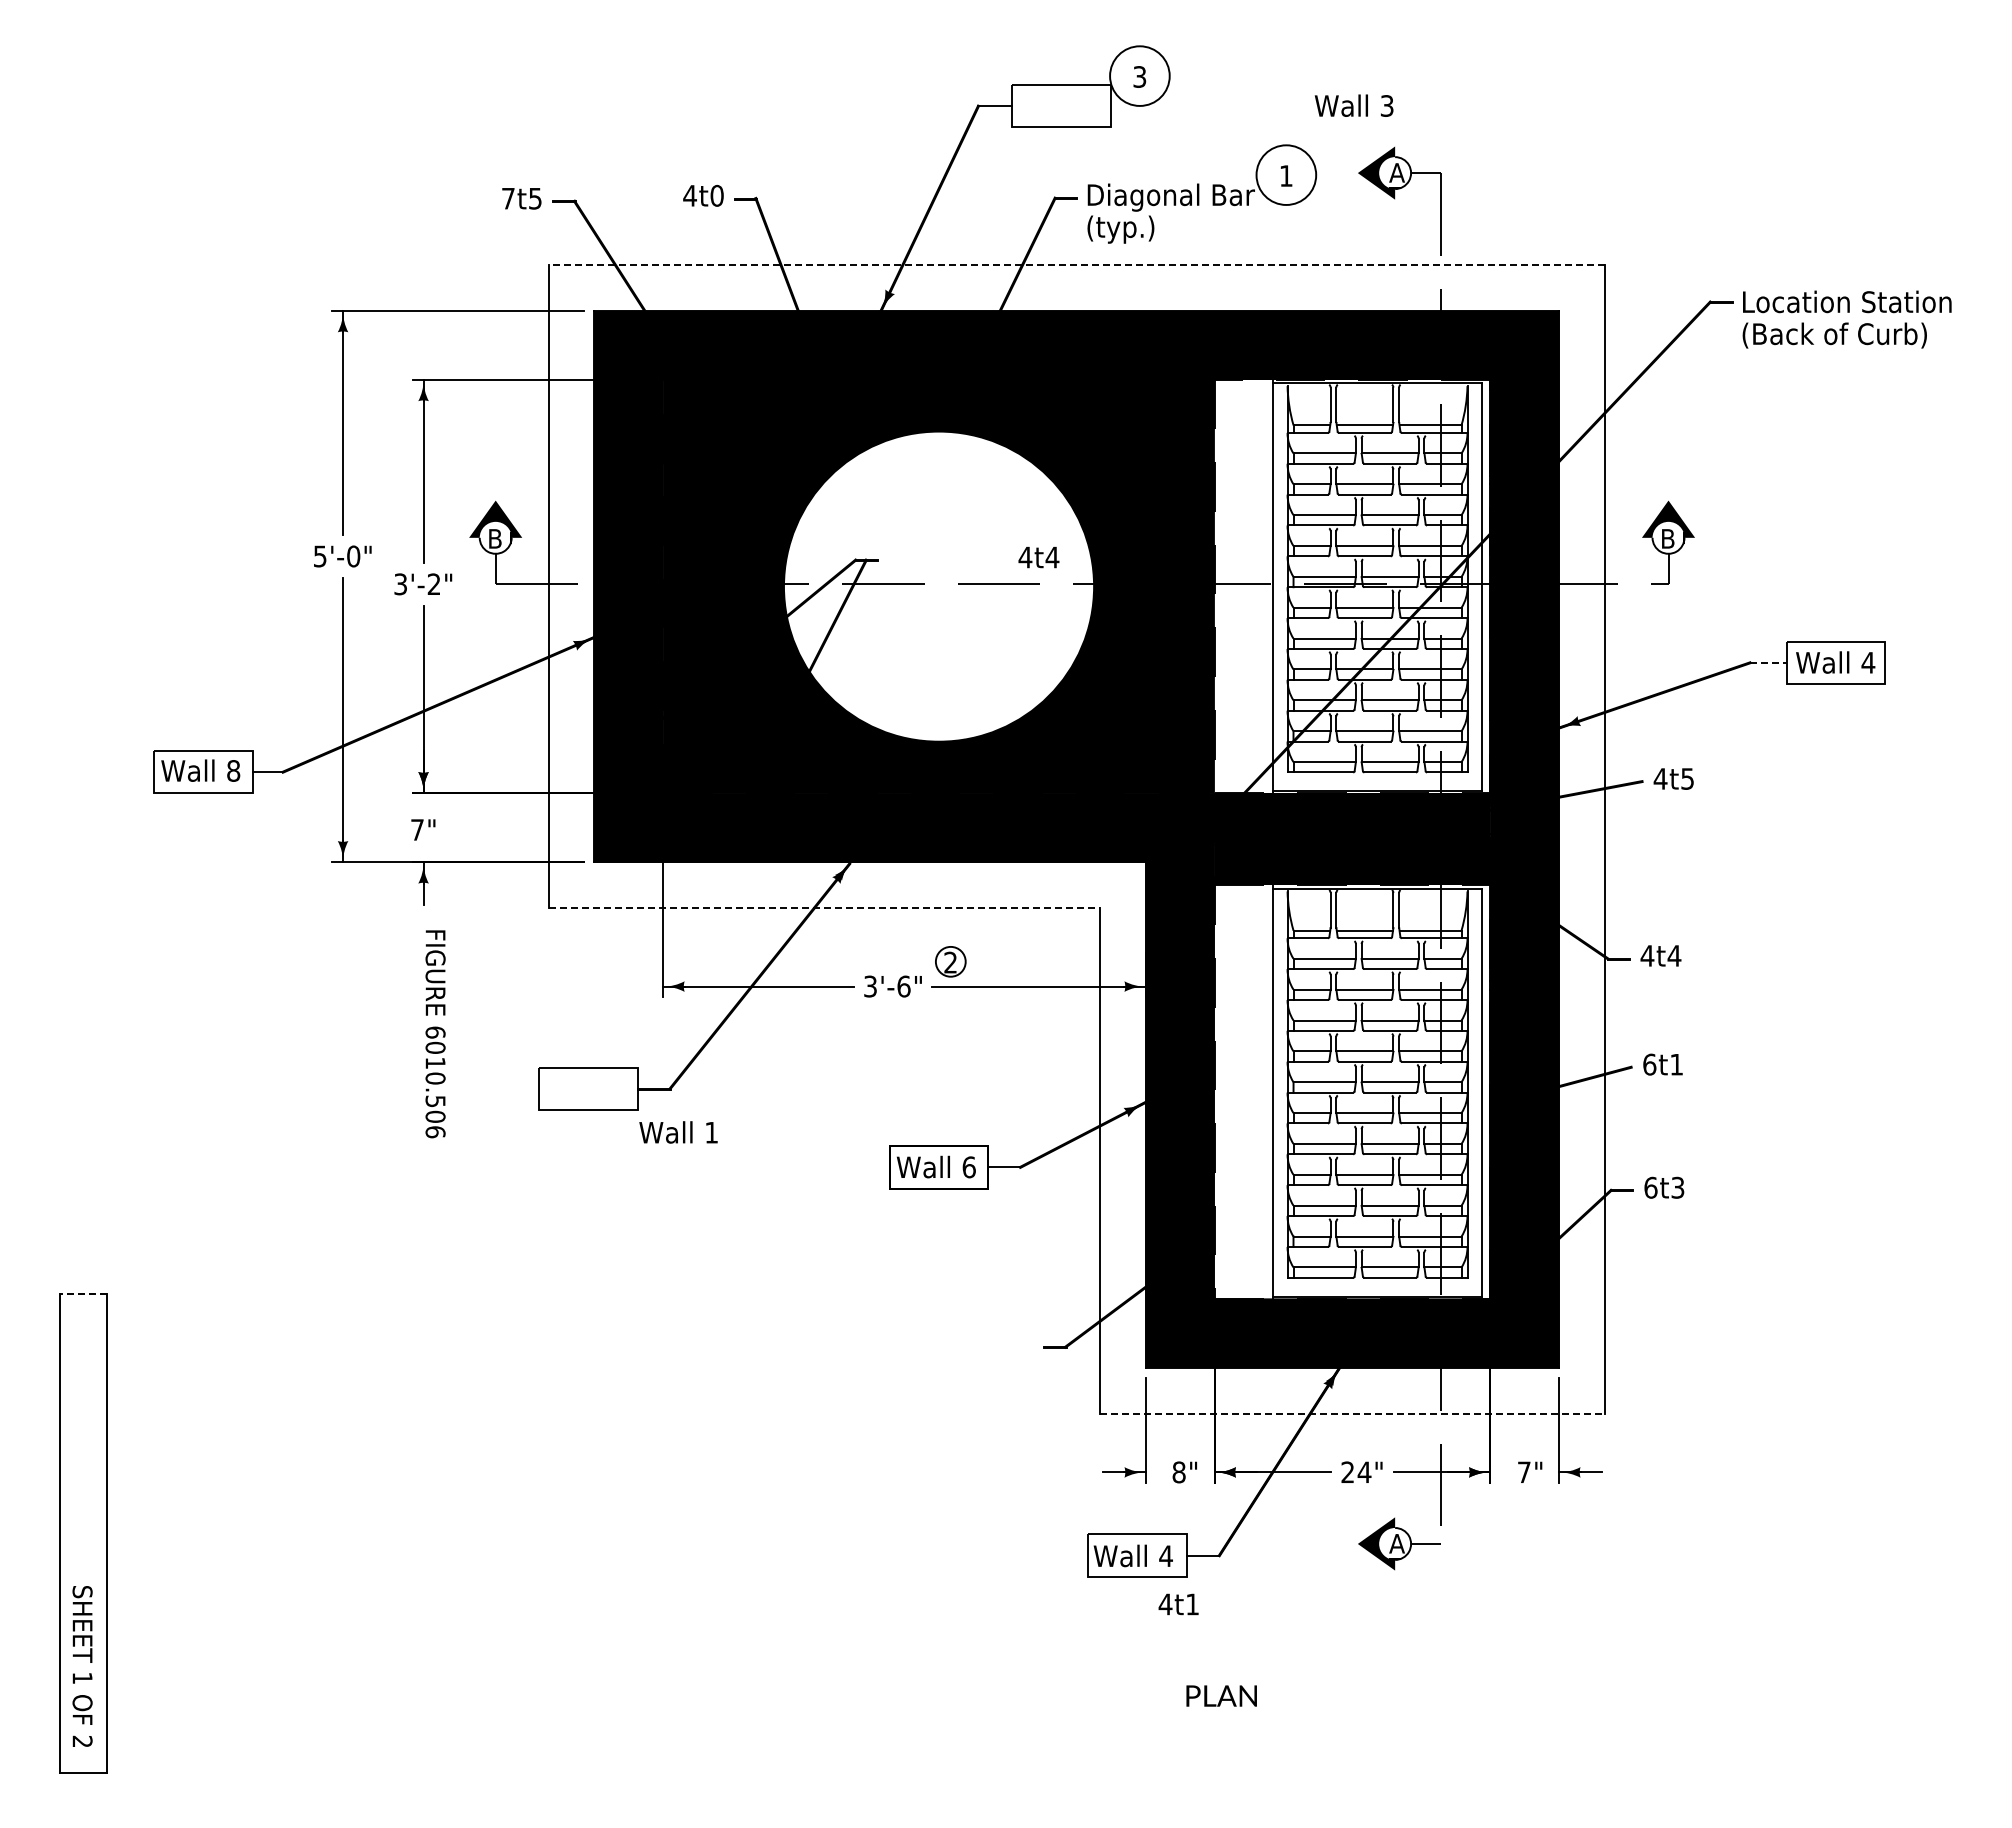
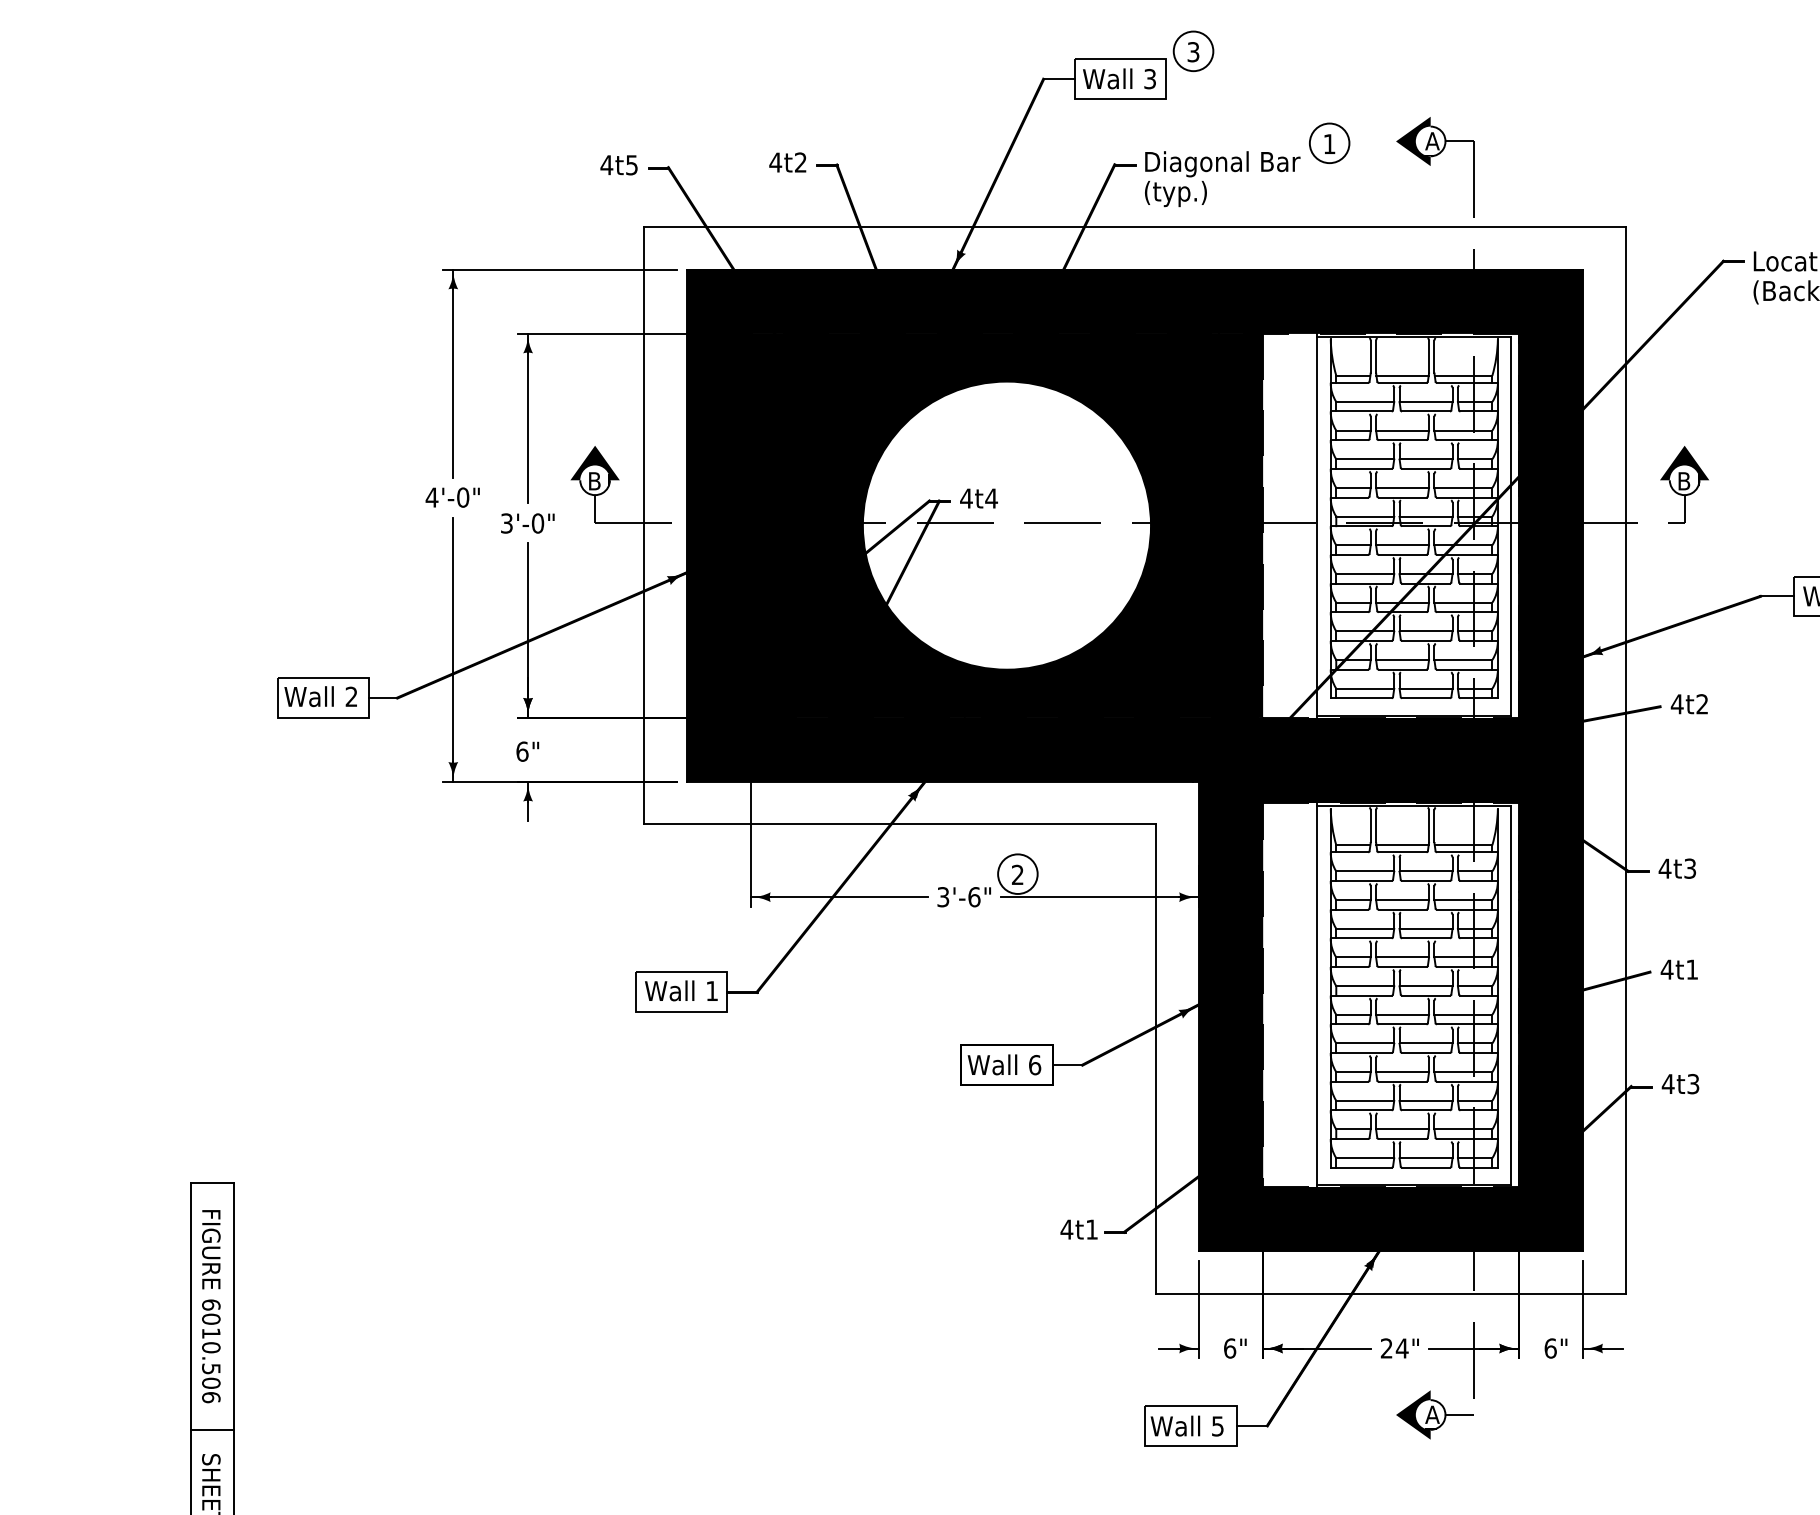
circle: (1139, 75) -> (1193, 50), size x0.71
text: (1353, 105) -> (1118, 78), moved
circle: (1286, 174) -> (1329, 142), size x0.71
text: (716, 195) -> (800, 162), 4t0 -> 4t2
text: (508, 198) -> (606, 165), 7t5 -> 4t5
line: (1076, 265) -> (1134, 227), dashed -> solid
text: (320, 556) -> (432, 497), 5'-0" -> 4'-0"
text: (1038, 557) -> (978, 498), moved
text: (433, 584) -> (537, 523), 3'-2" -> 3'-0"
line: (1768, 662) -> (1777, 596), dashed -> solid
text: (233, 770) -> (351, 696), 8 -> 2
text: (1687, 778) -> (1702, 703), 4t5 -> 4t2
text: (417, 829) -> (522, 751), 7" -> 6"
line: (824, 908) -> (900, 824), dashed -> solid
text: (1674, 955) -> (1690, 868), 4t4 -> 4t3
circle: (950, 961) -> (1017, 873), size x1.43
text: (435, 1034) -> (211, 1306), moved
text: (1649, 1064) -> (1666, 969), 6t1 -> 4t1
text: (678, 1132) -> (681, 990), moved
text: (1650, 1187) -> (1667, 1083), 6t3 -> 4t3
line: (82, 1293) -> (211, 1182), dashed -> solid
line: (1352, 1413) -> (1391, 1293), dashed -> solid
text: (1178, 1472) -> (1229, 1348), 8" -> 6"
text: (1523, 1472) -> (1549, 1348), 7" -> 6"
text: (1165, 1556) -> (1217, 1426), 4 -> 5
line: (83, 1560) -> (212, 1430), added
text: (1178, 1604) -> (1078, 1229), moved

